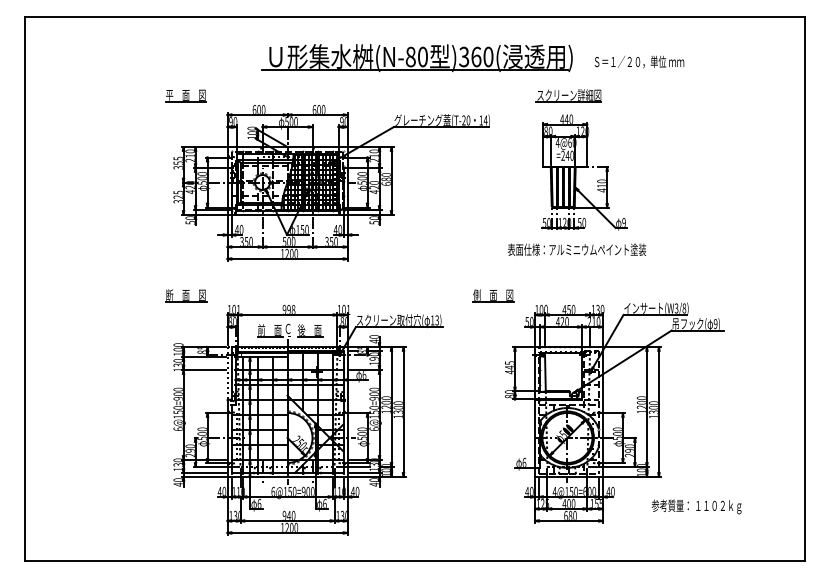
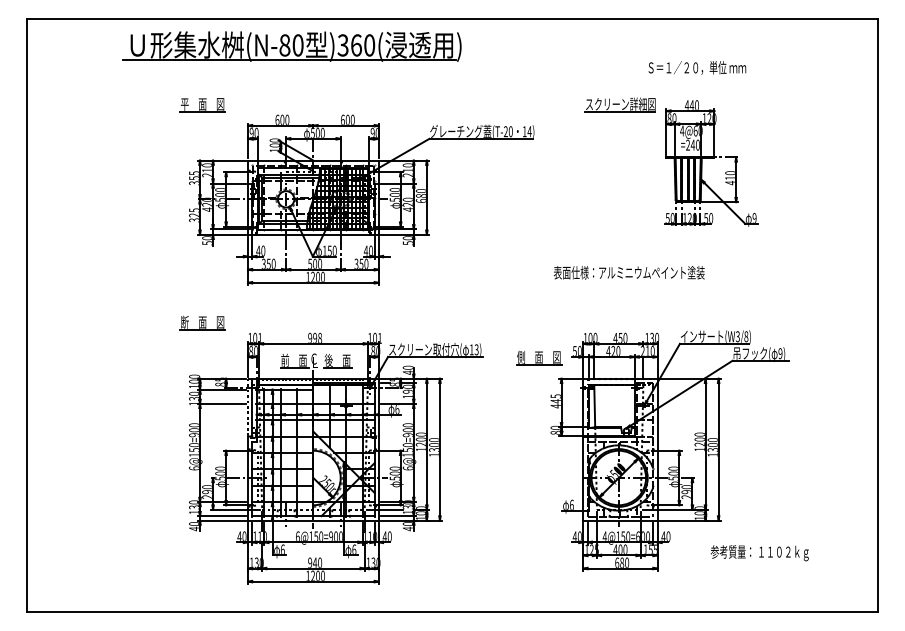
part: (416, 57) -> (291, 46), moved
part: (584, 172) -> (711, 163), moved
part: (493, 295) -> (539, 357), moved

